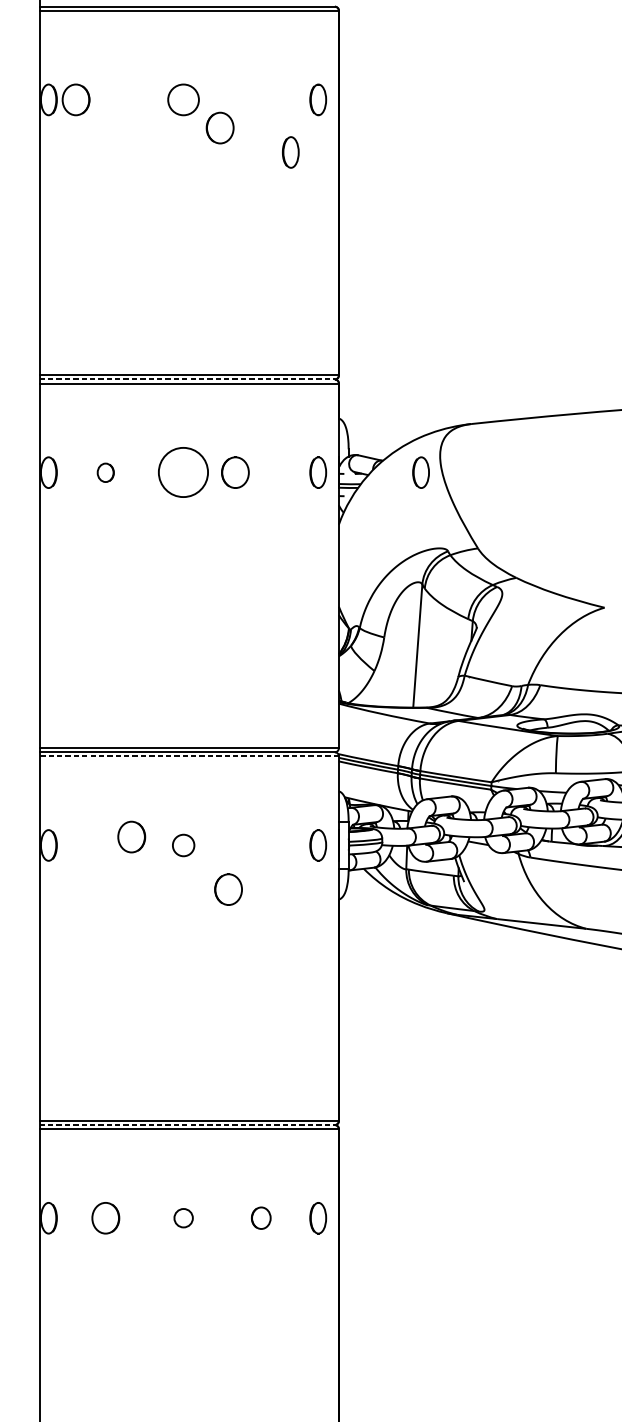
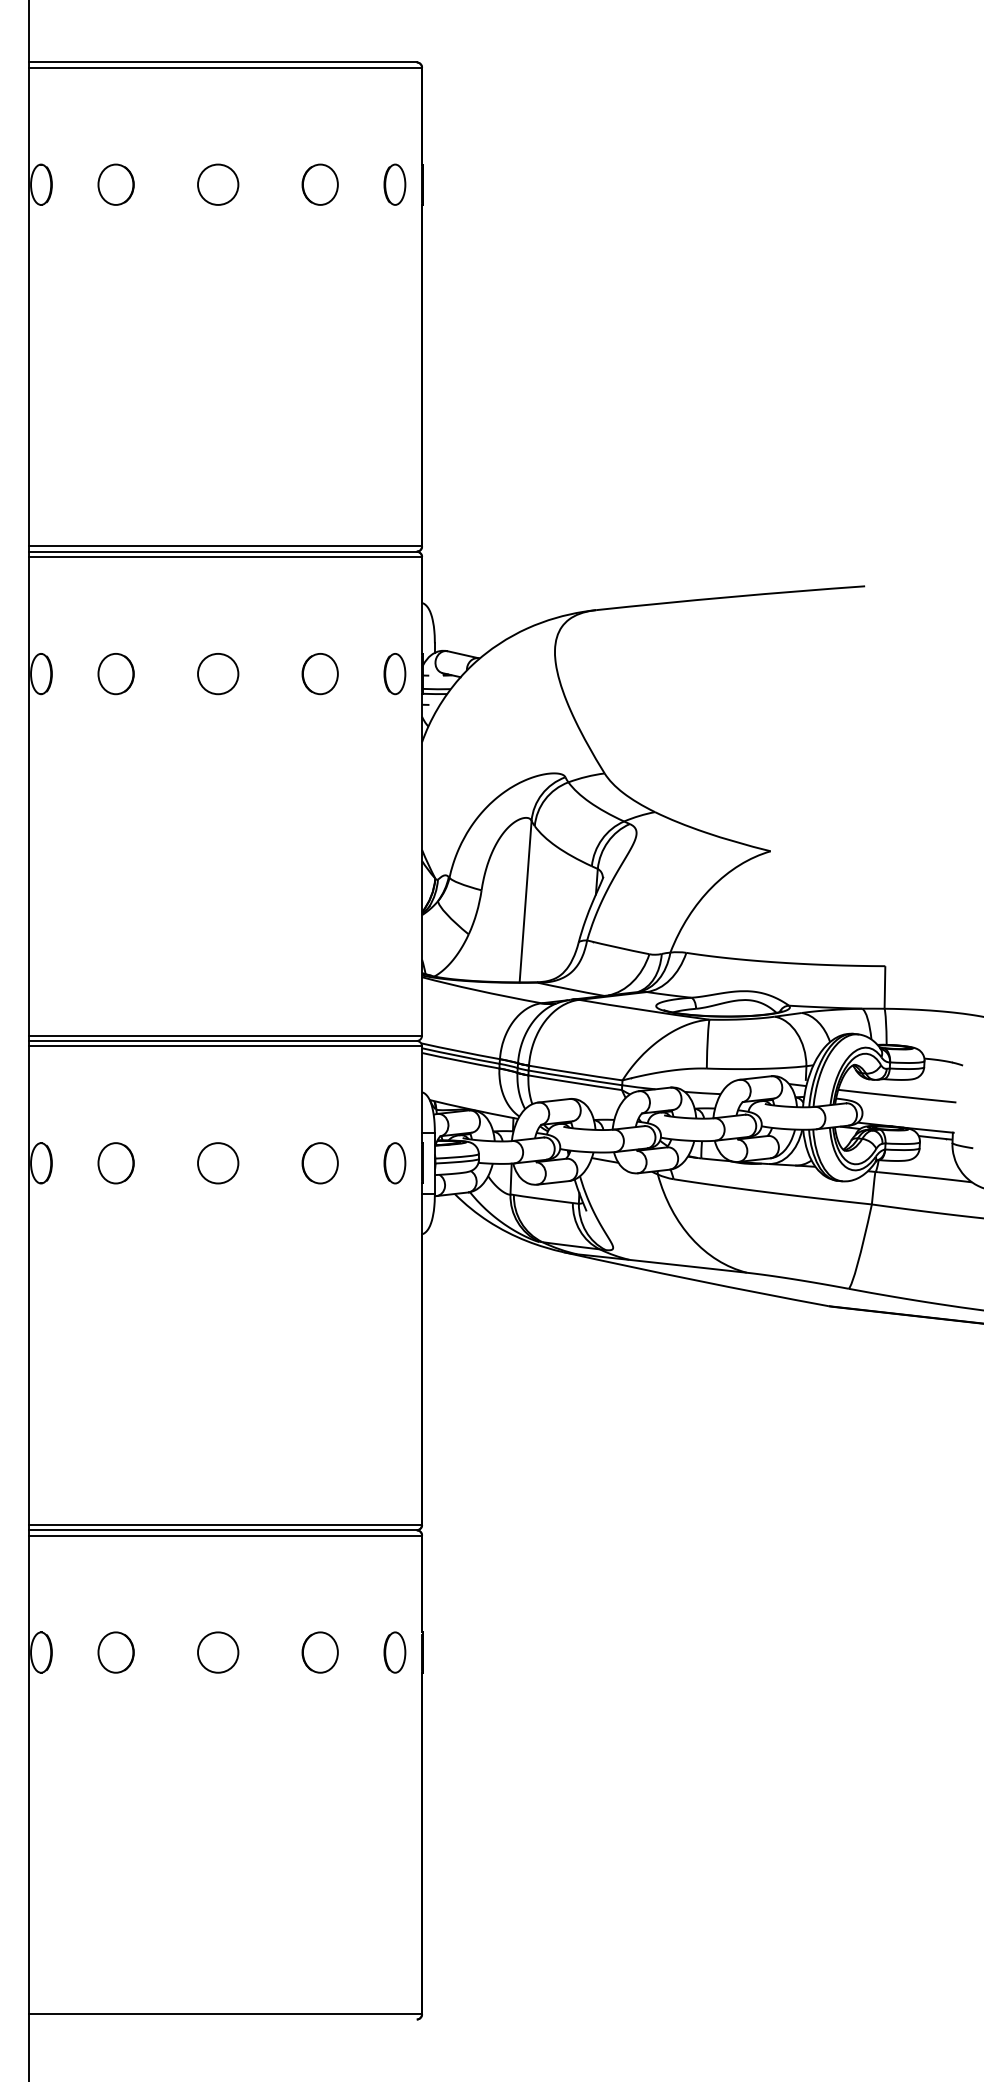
part: (75, 99) -> (115, 184), moved
part: (219, 127) -> (319, 184), moved
part: (290, 152) -> (358, 253), removed
line: (187, 379) -> (223, 551), dashed -> solid
part: (105, 473) -> (115, 674), size x1.67
circle: (183, 473) -> (218, 674), size x0.62
part: (234, 473) -> (319, 674), moved
part: (420, 473) -> (529, 674), removed
line: (189, 756) -> (225, 1046), dashed -> solid
part: (131, 837) -> (115, 1163), moved
circle: (183, 845) -> (218, 1163), size x1.43
part: (227, 889) -> (319, 1163), moved
line: (187, 1125) -> (223, 1530), dashed -> solid
circle: (183, 1218) -> (218, 1652), size x1.67
part: (260, 1218) -> (319, 1652), size x1.43

